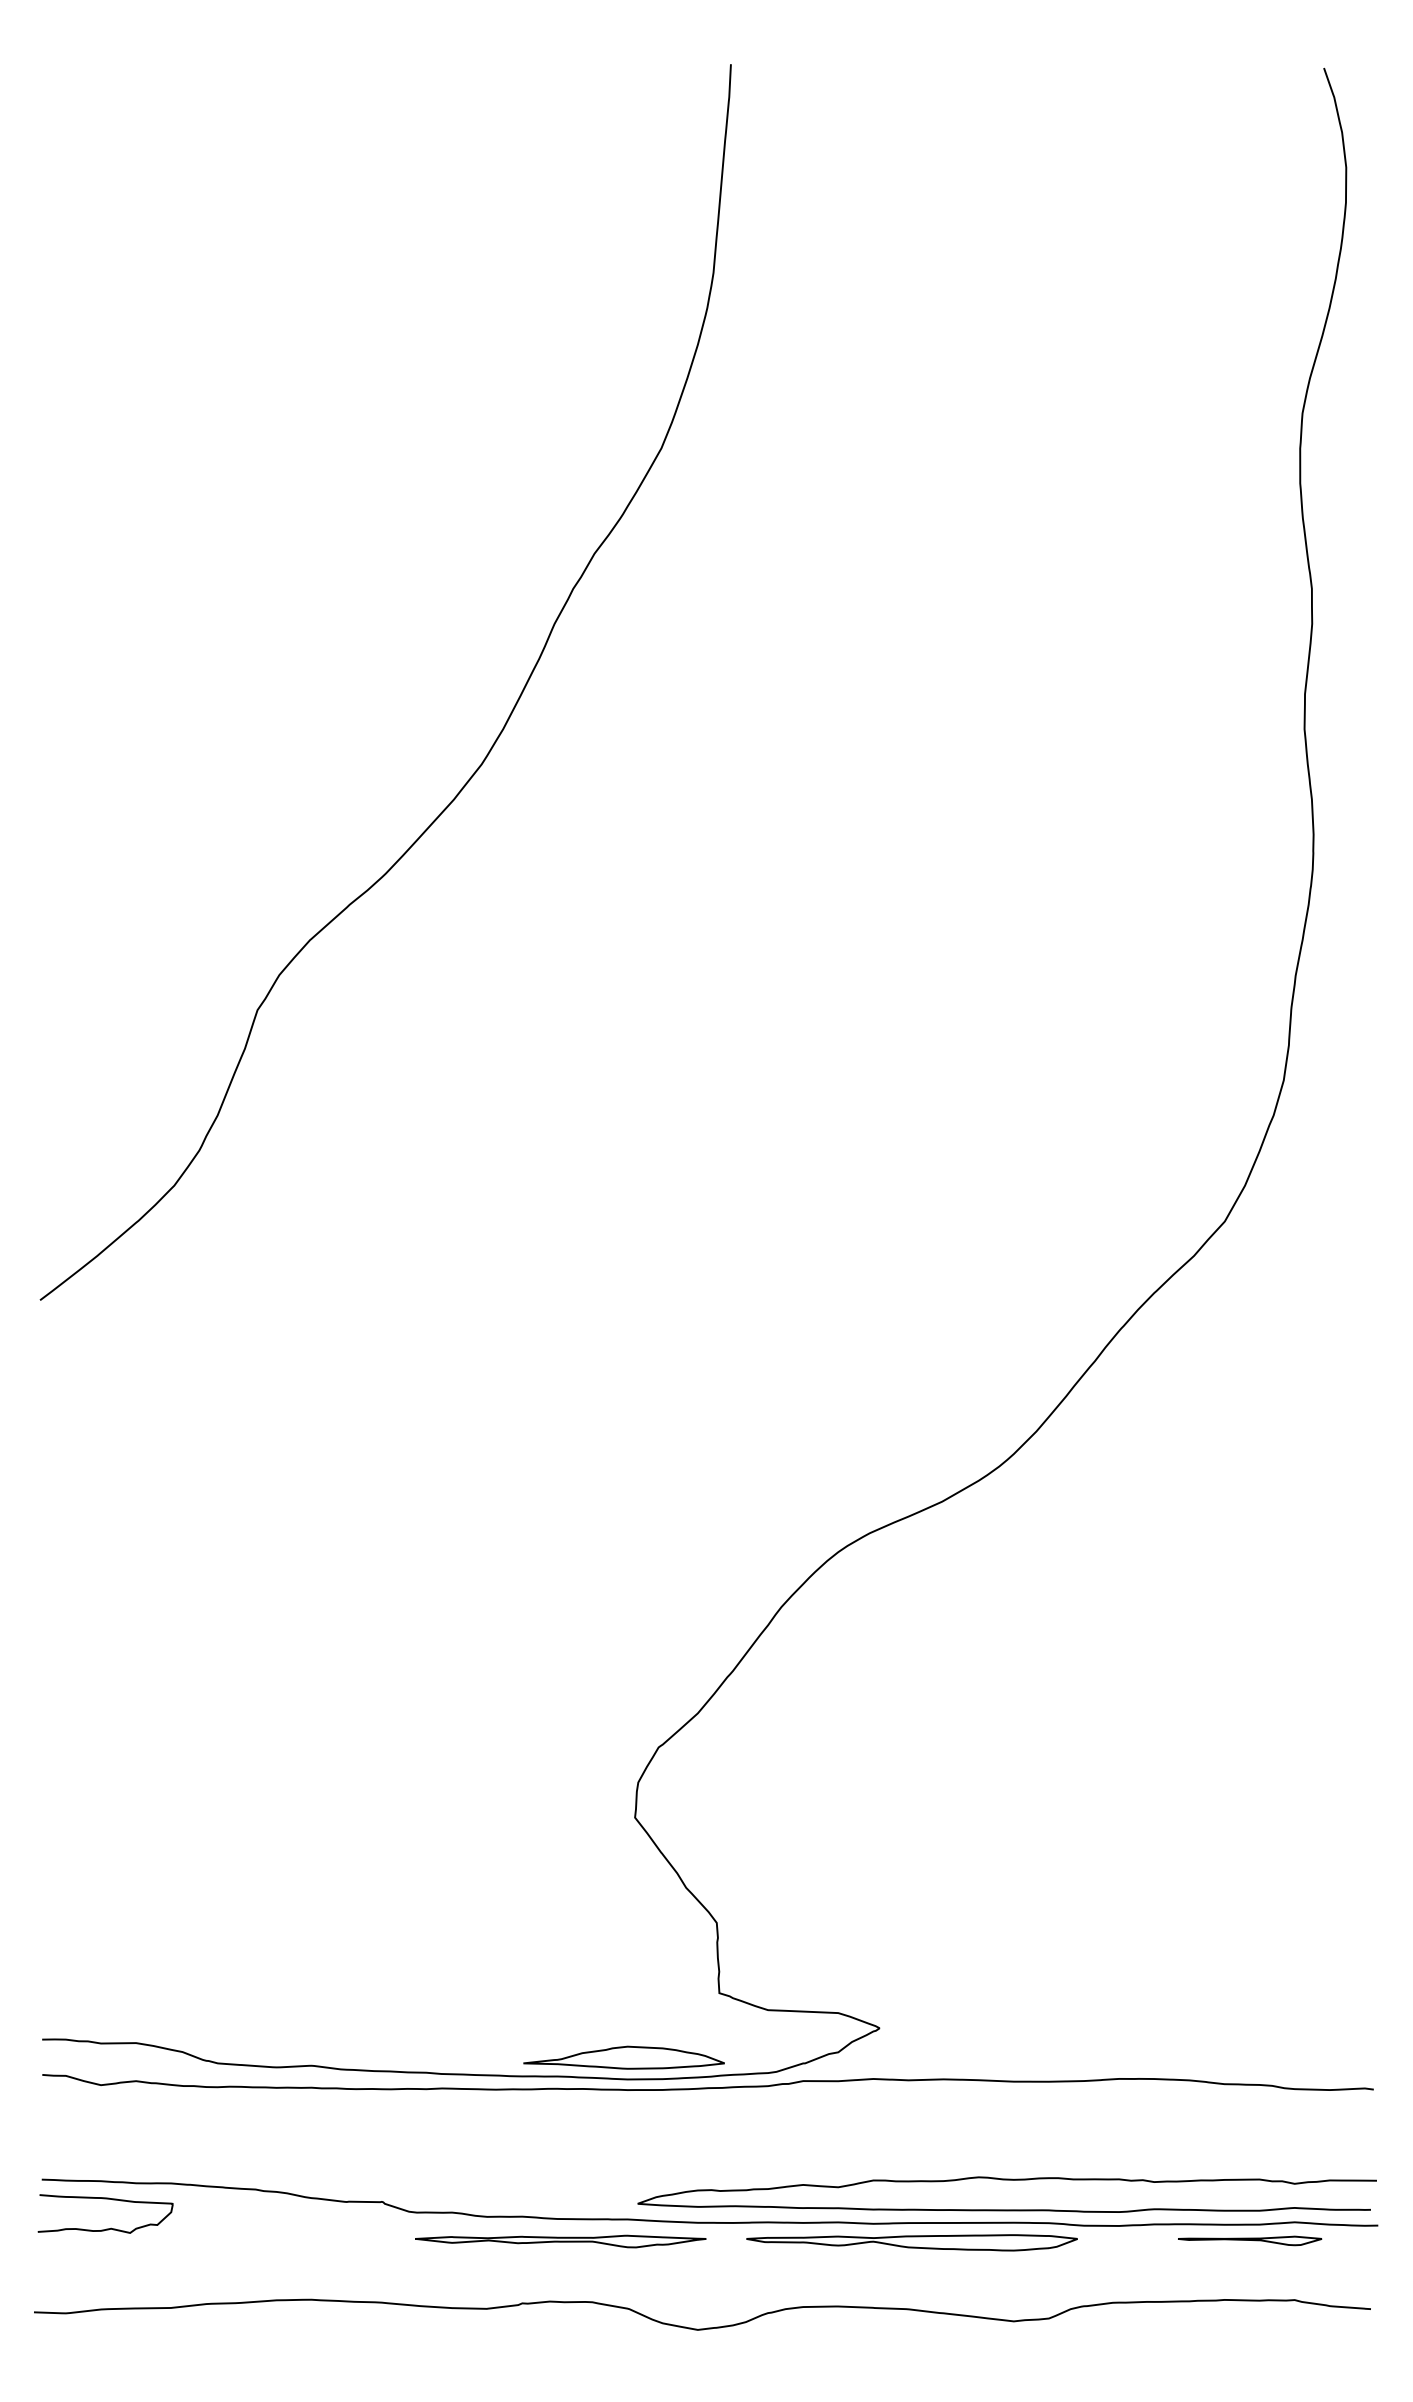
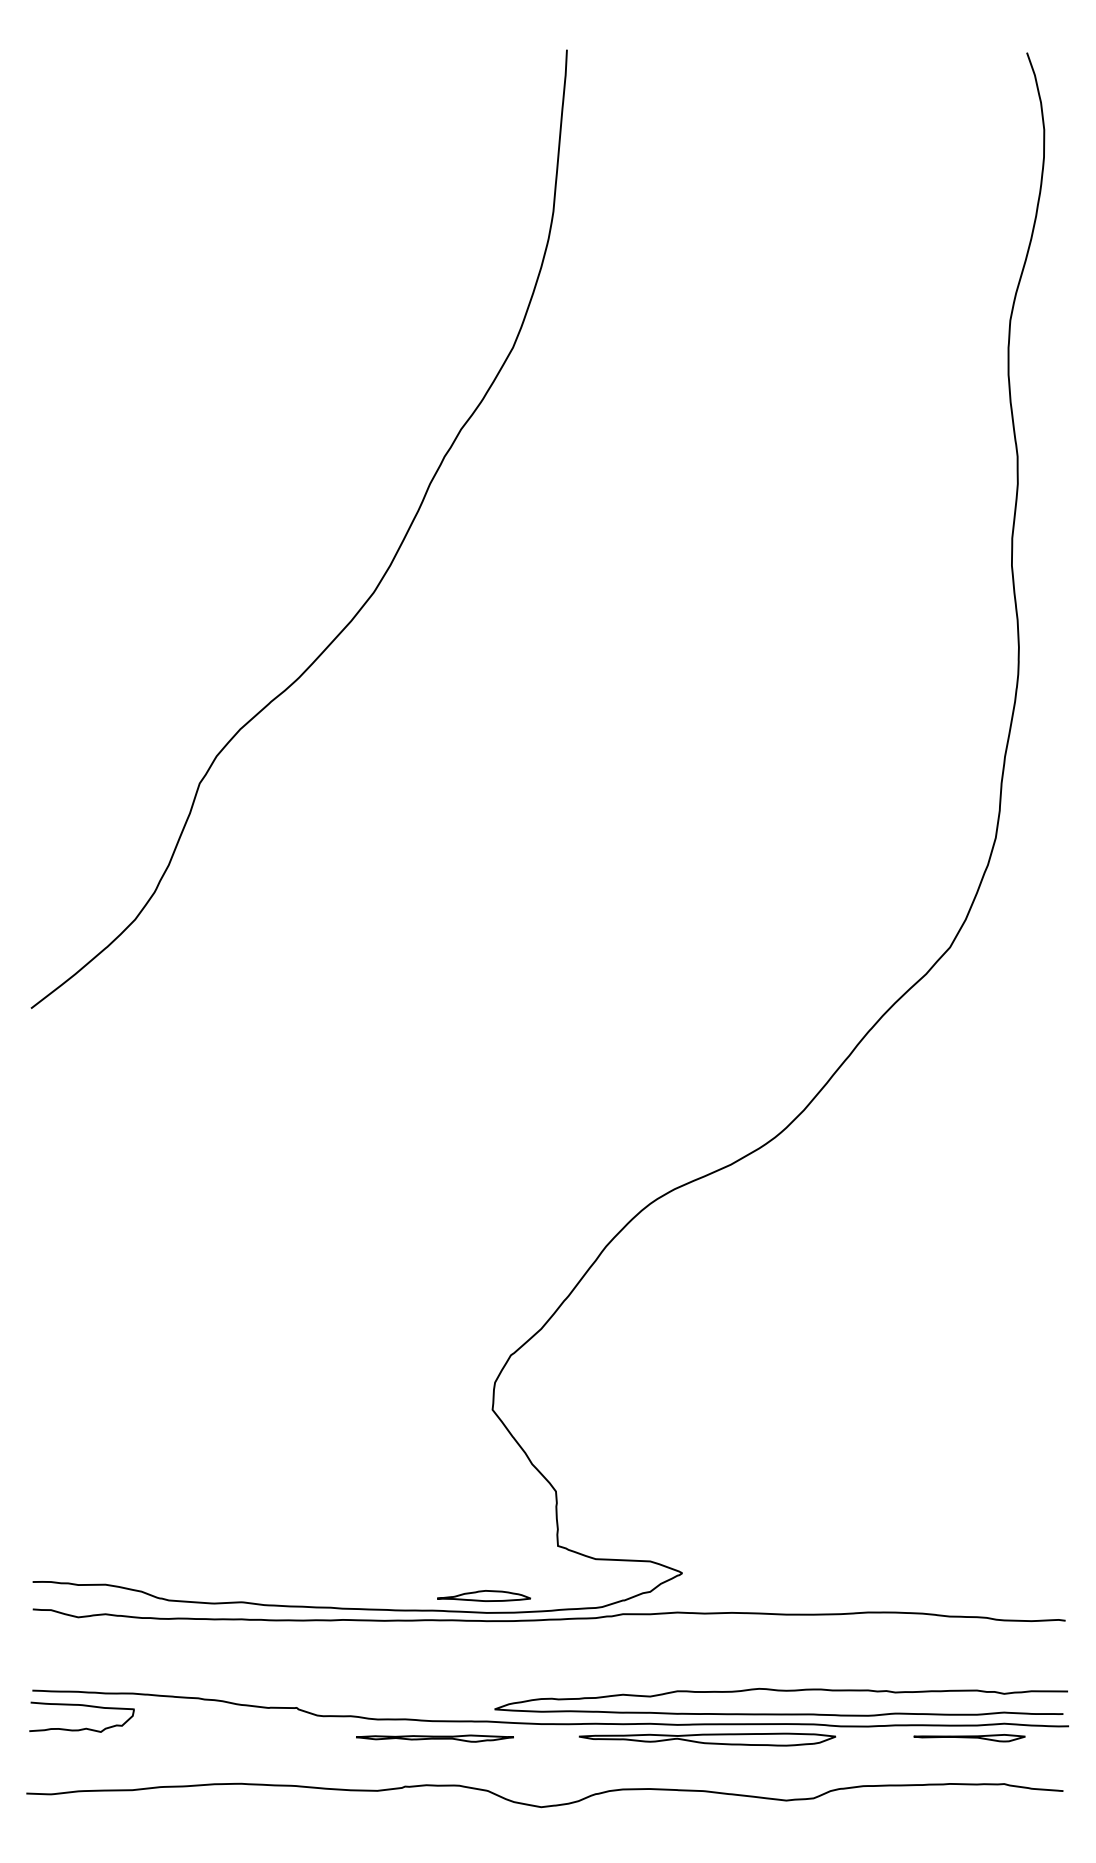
part: (623, 2057) -> (483, 1595), size x0.6
part: (560, 2241) -> (434, 1738), size x0.7

